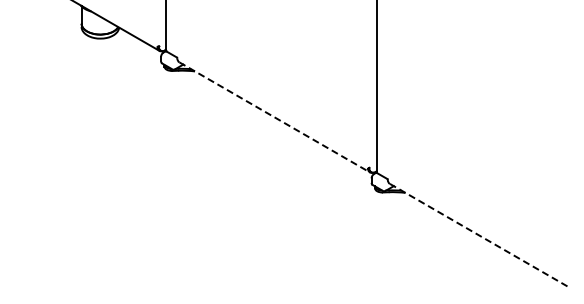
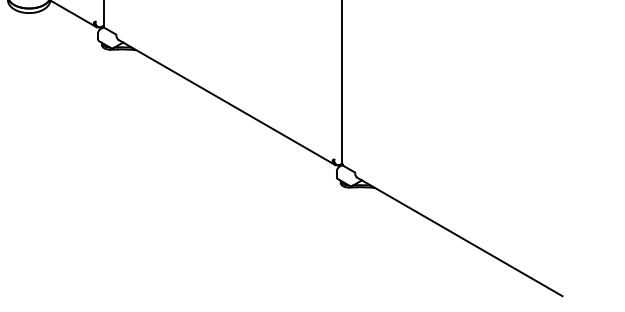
line: (275, 117) -> (227, 102), dashed -> solid
line: (480, 236) -> (460, 237), dashed -> solid

